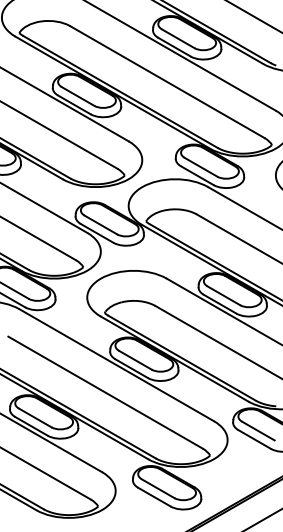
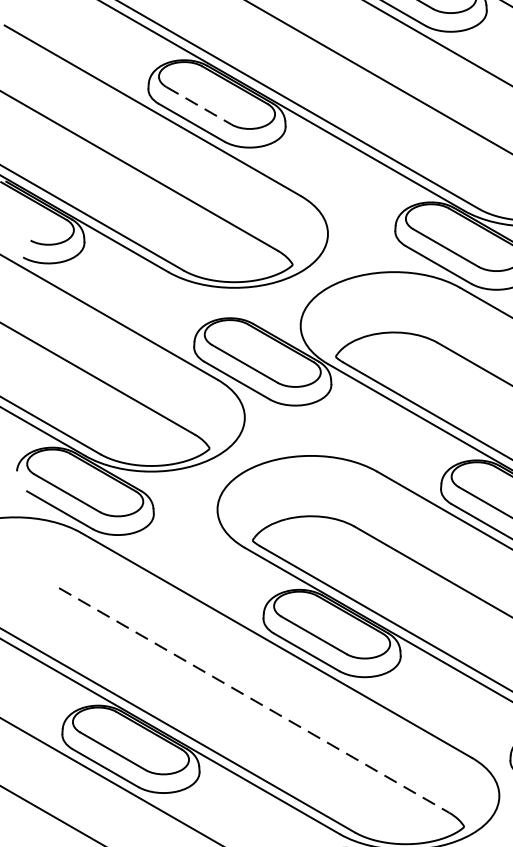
line: (78, 96) -> (199, 105), solid -> dashed
line: (105, 392) -> (254, 700), solid -> dashed

